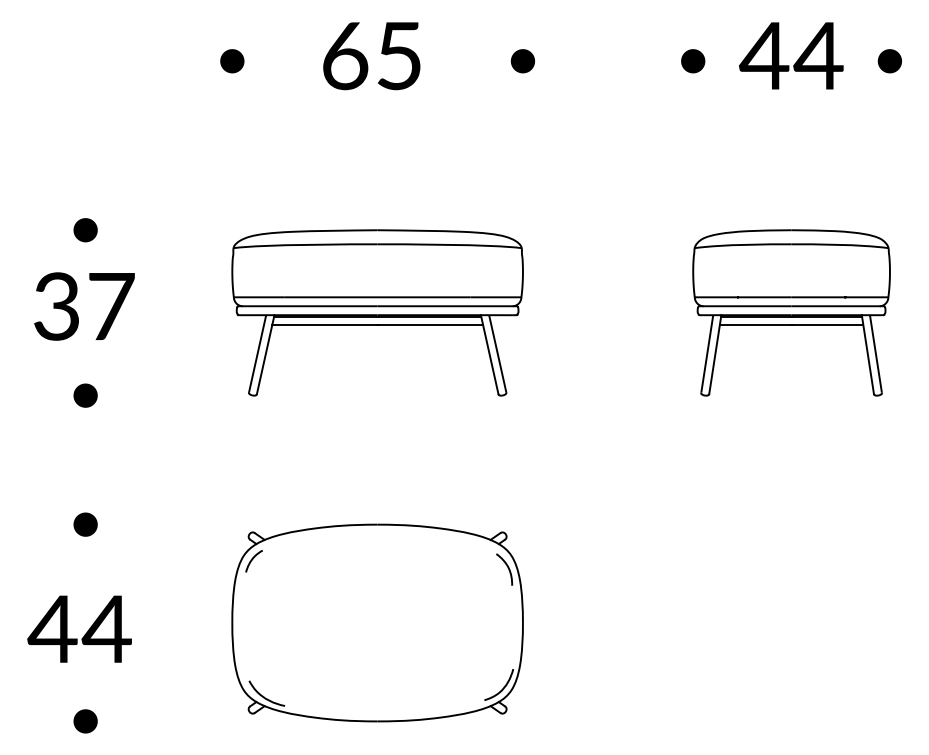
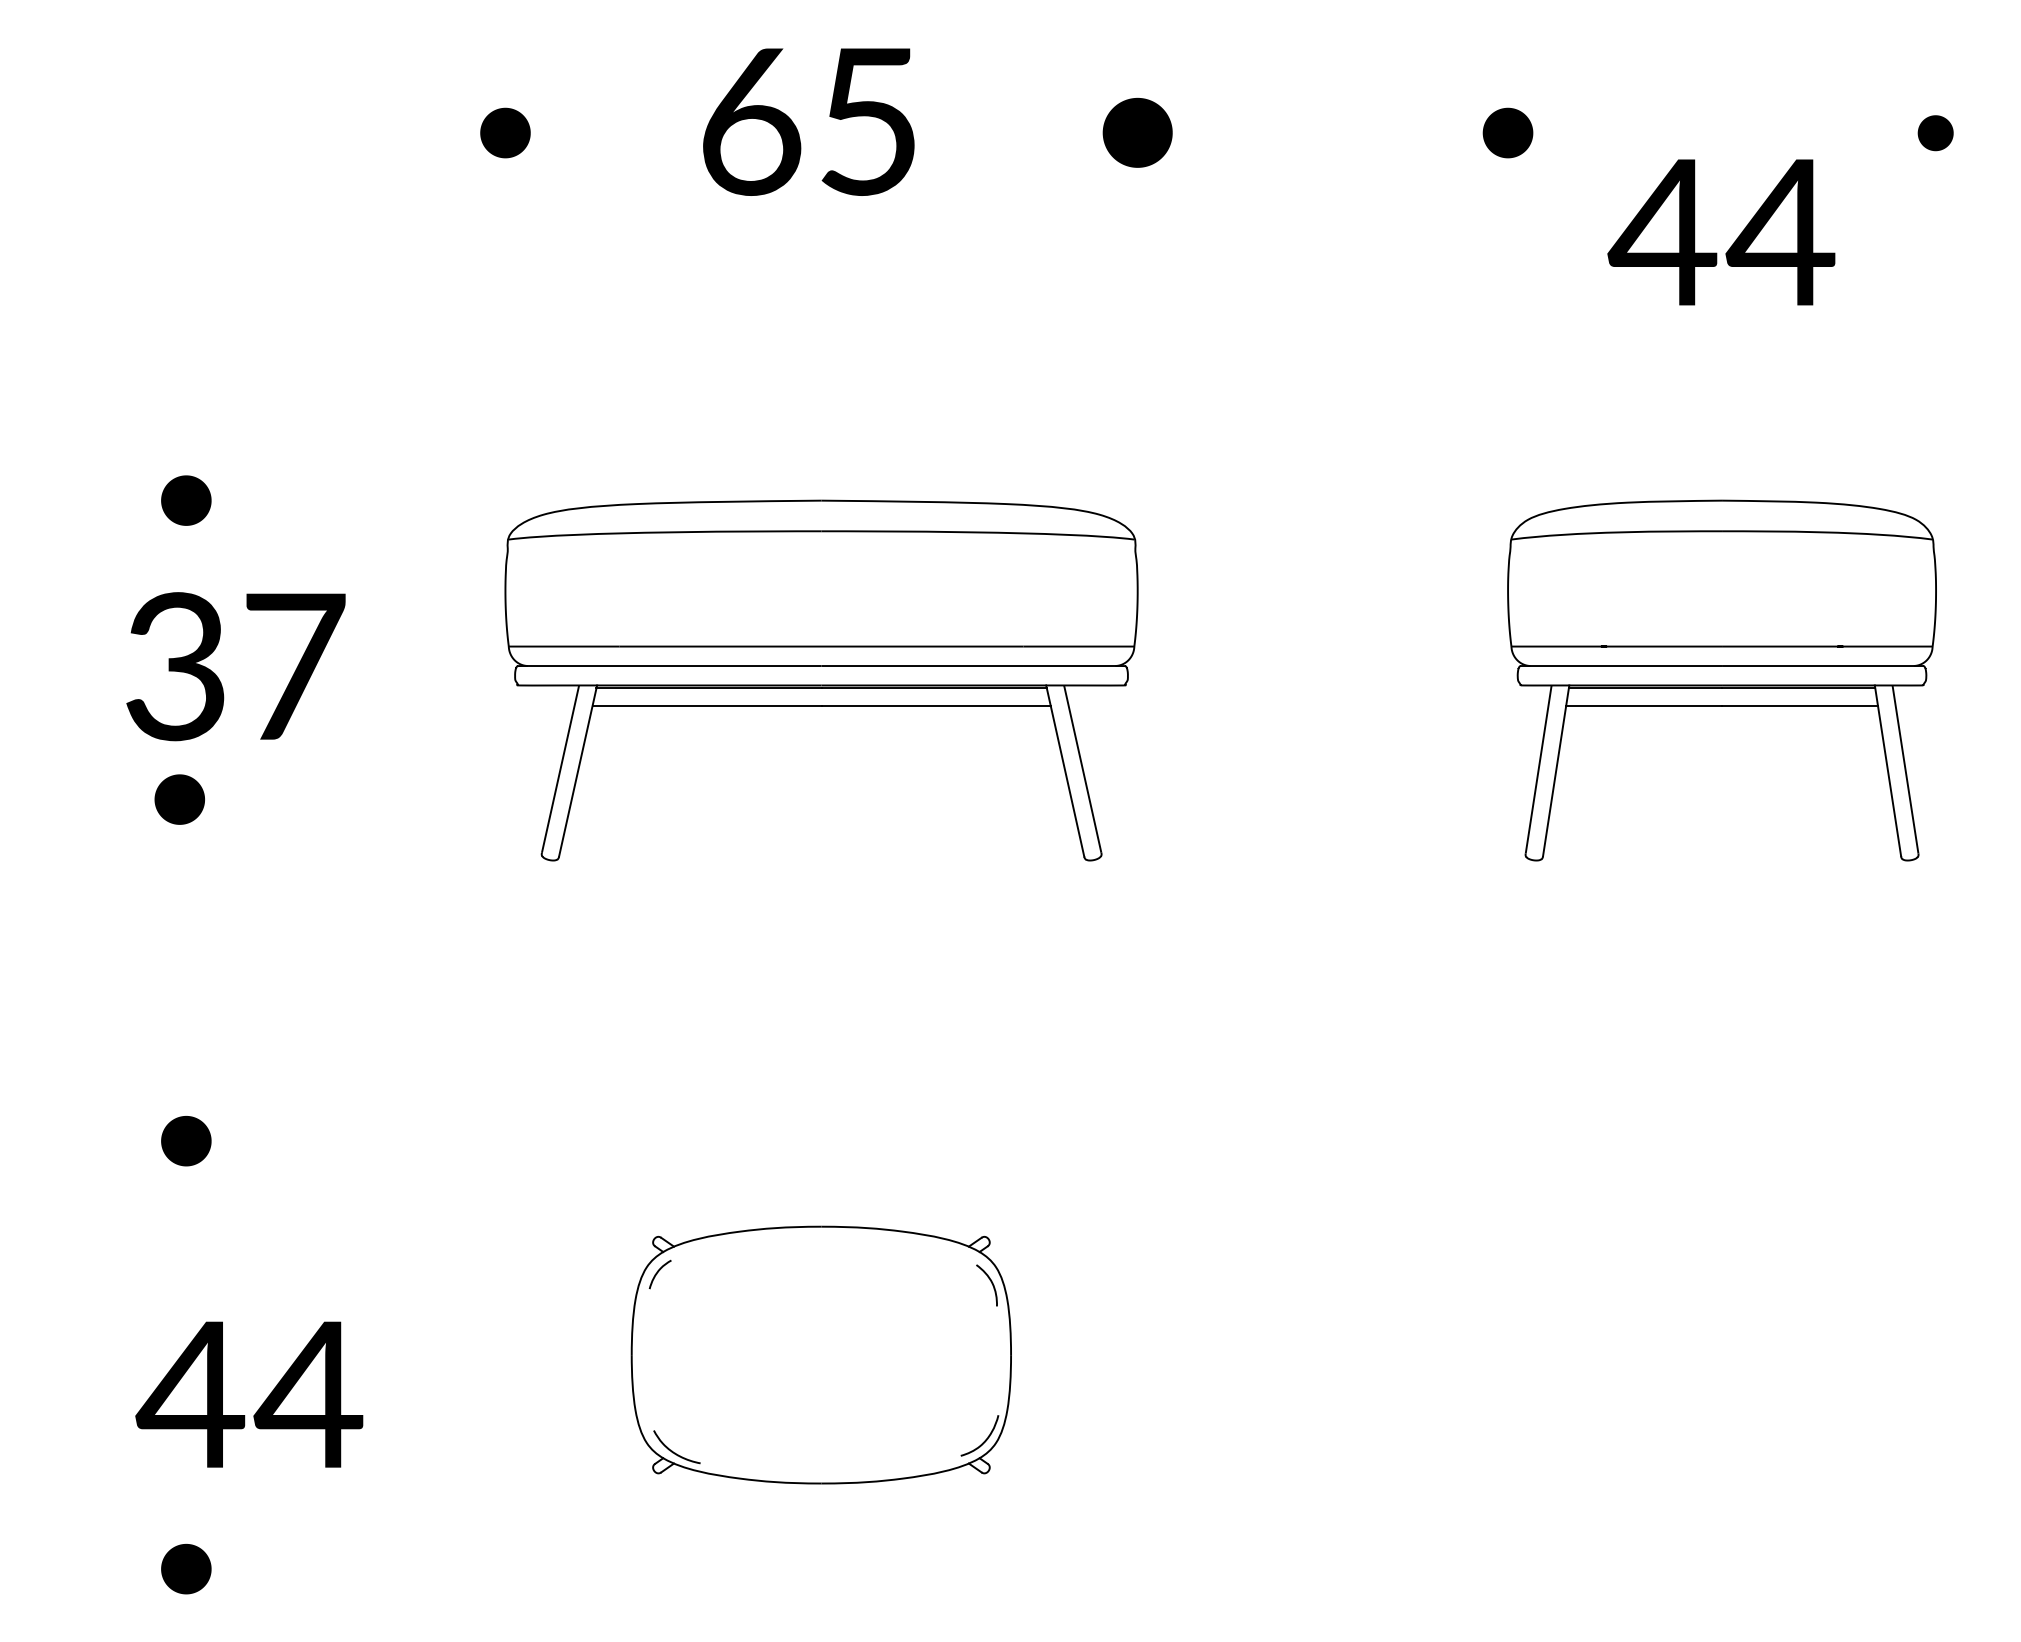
text: (791, 55) -> (1721, 231), moved
part: (522, 61) -> (1136, 133), size x1.4
part: (889, 61) -> (1935, 133), size x0.7
text: (84, 306) -> (236, 666), moved
part: (85, 395) -> (179, 799), moved
part: (377, 622) -> (821, 1353), size x0.6
text: (79, 628) -> (249, 1393), moved

